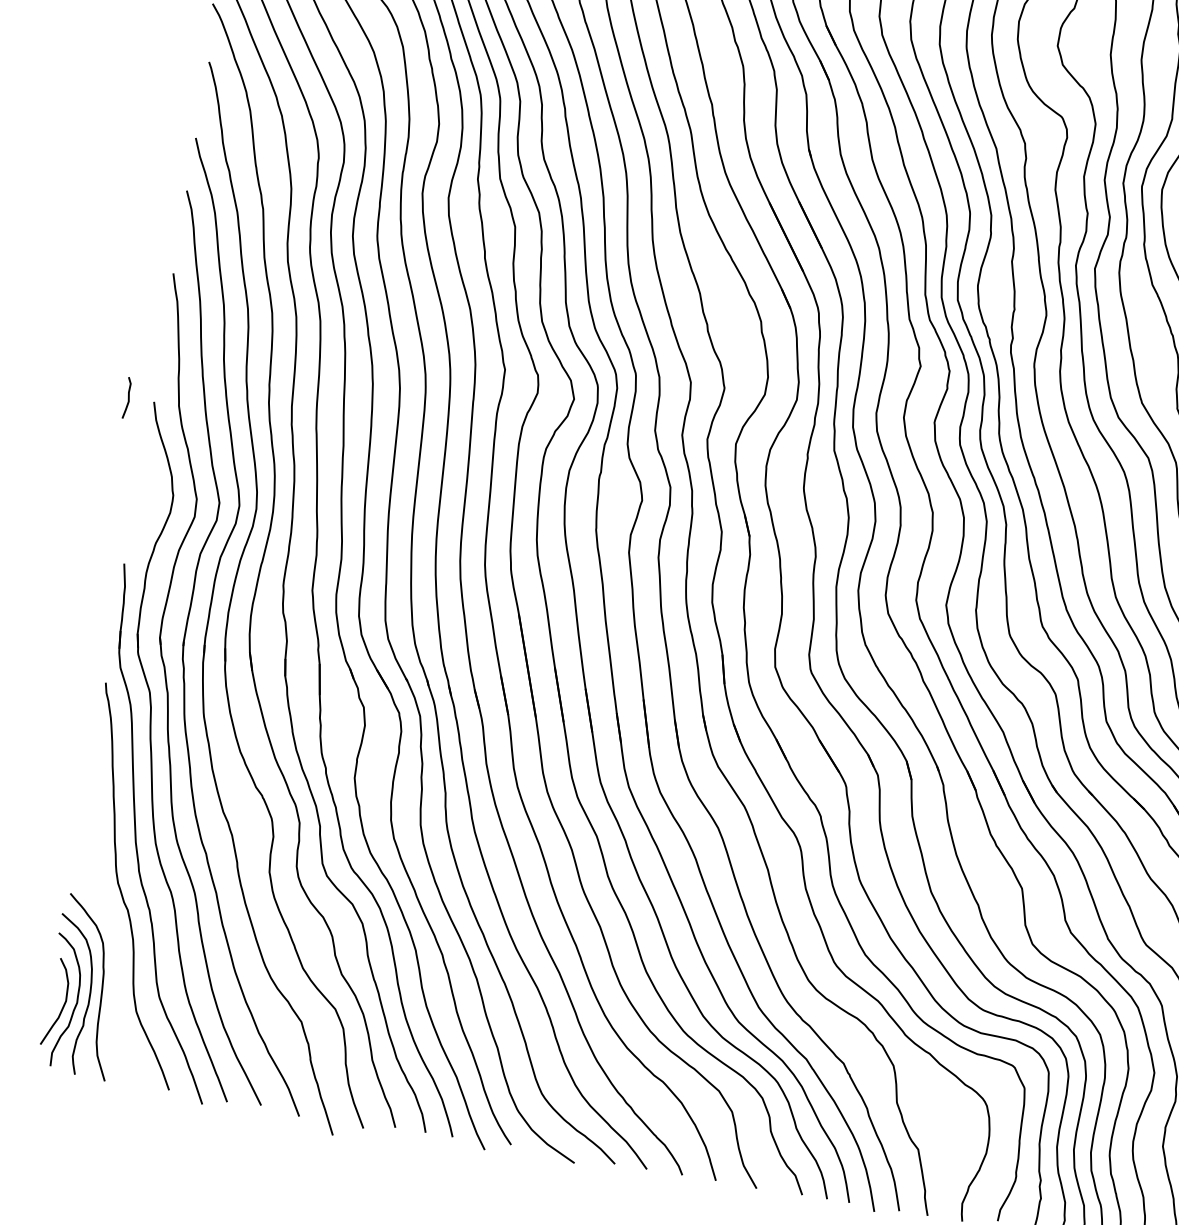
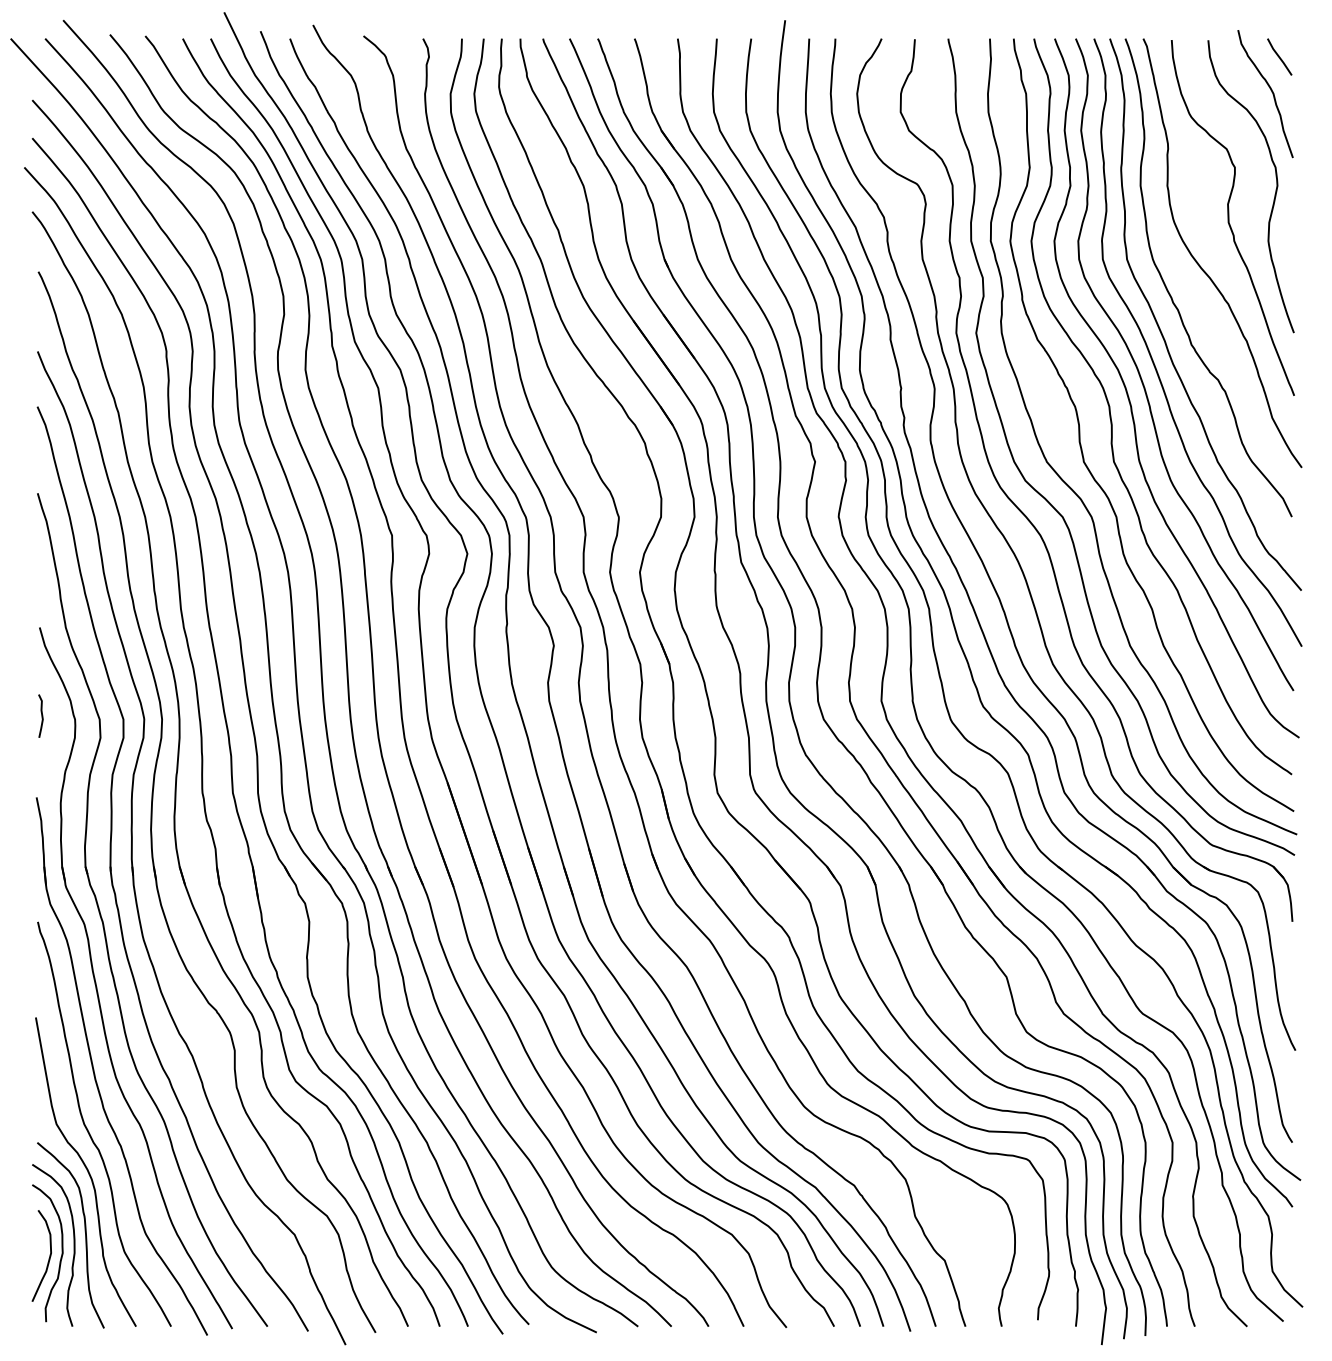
curve: (128, 397) -> (41, 715), moved
curve: (112, 927) -> (86, 1170), added

